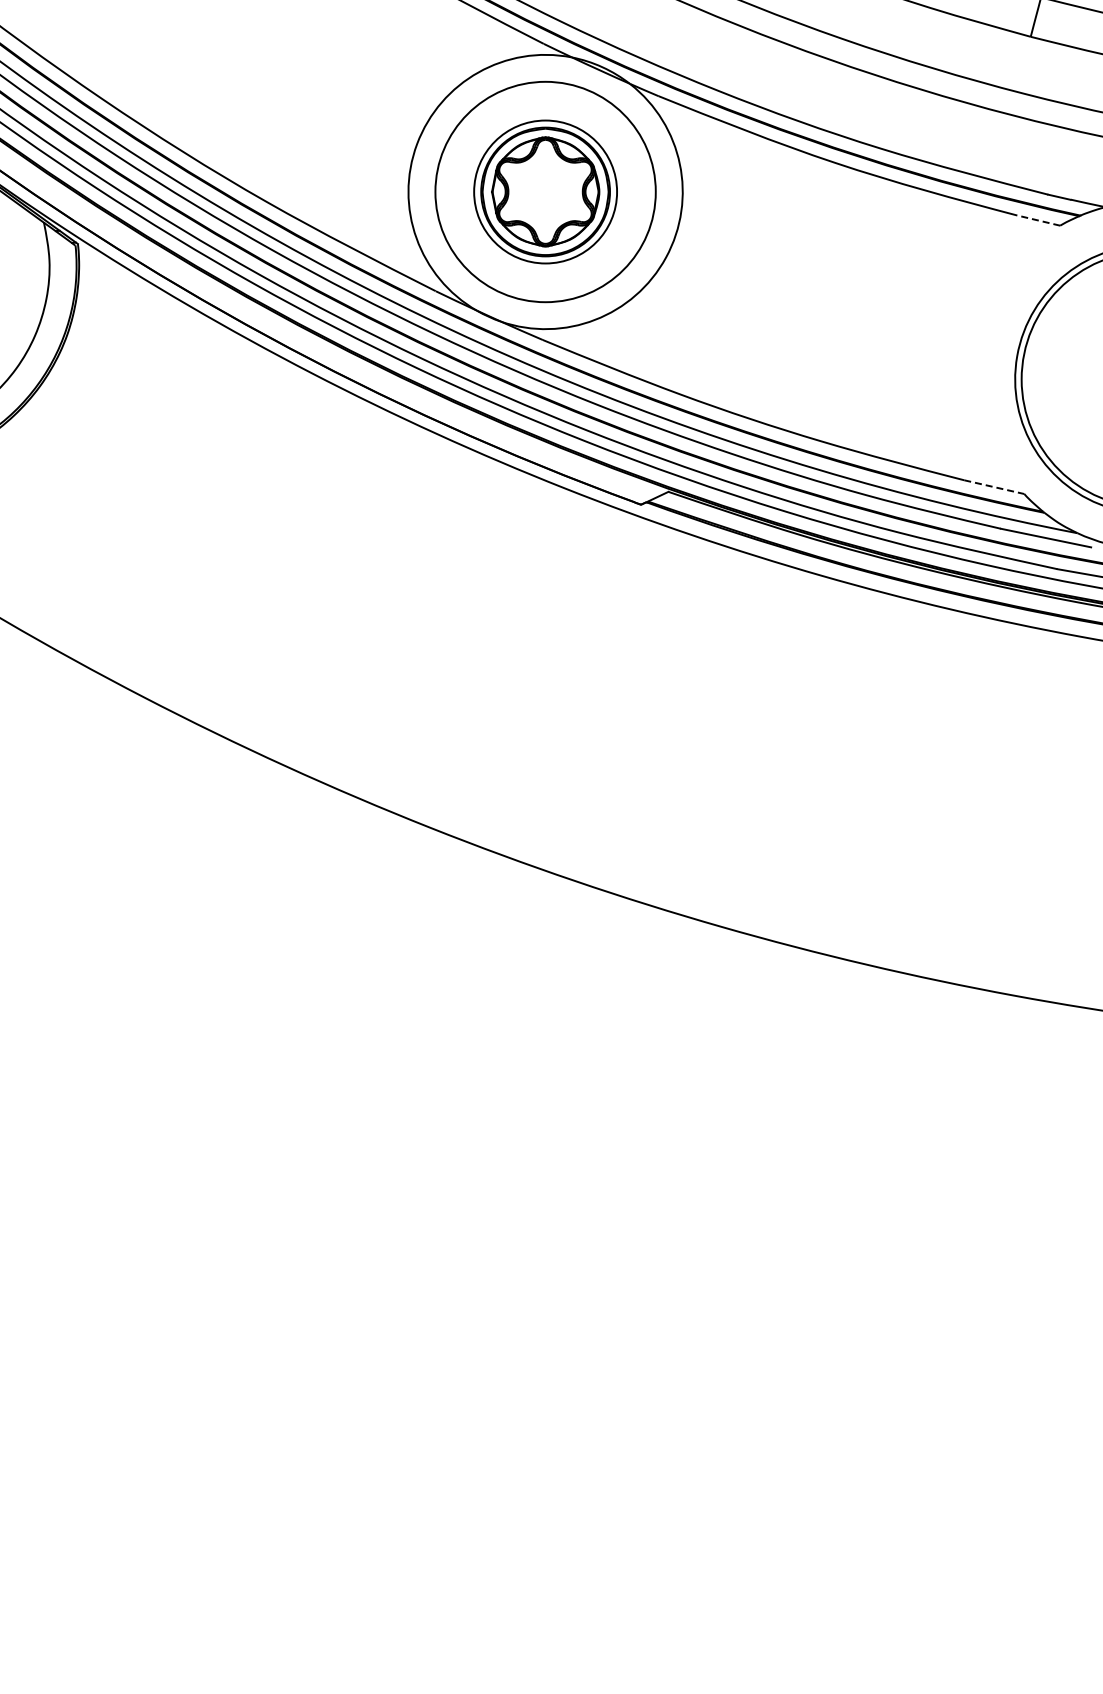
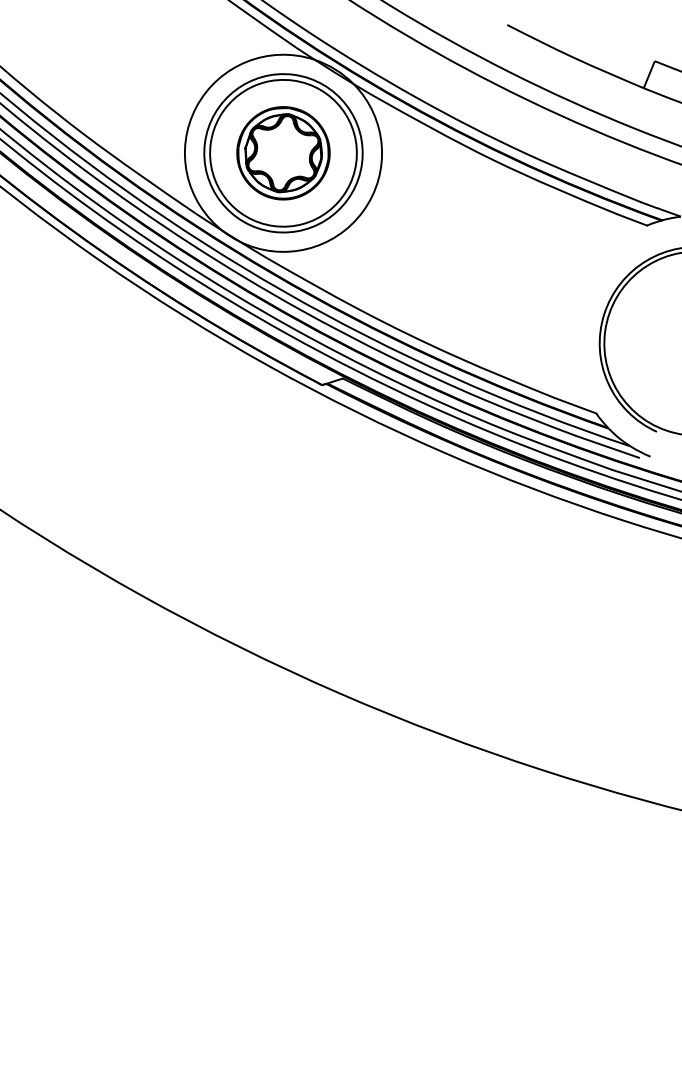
circle: (545, 191) -> (283, 152), size x1.43
line: (1038, 220) -> (632, 219), dashed -> solid
line: (994, 487) -> (575, 406), dashed -> solid

